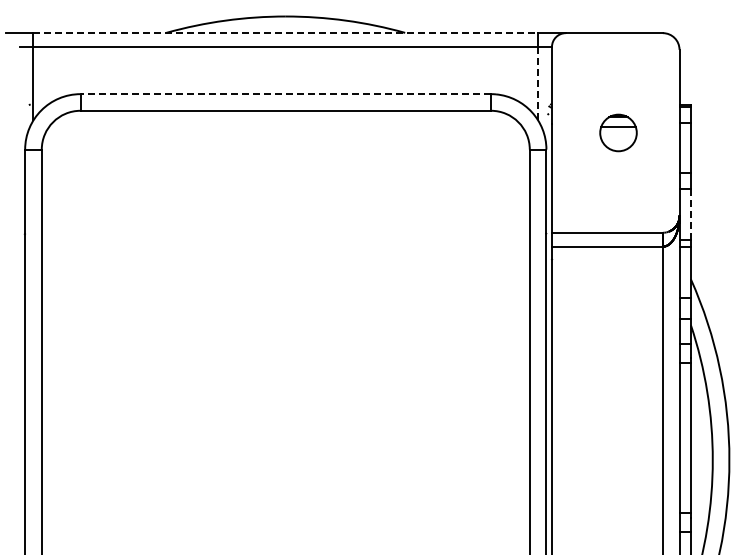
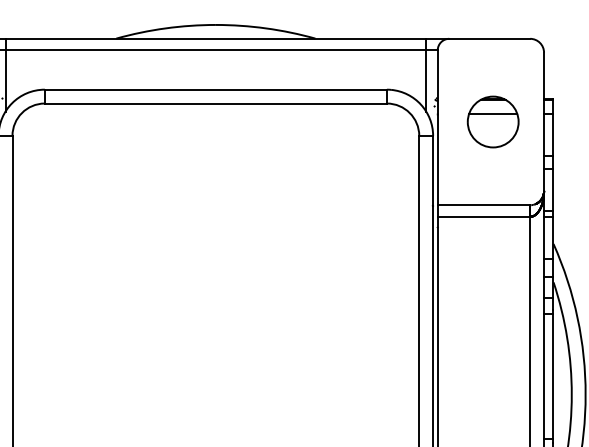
line: (286, 33) -> (216, 39), dashed -> solid
line: (538, 83) -> (426, 80), dashed -> solid
line: (285, 94) -> (215, 89), dashed -> solid
part: (618, 132) -> (493, 121), size x1.67
line: (690, 215) -> (553, 190), dashed -> solid

